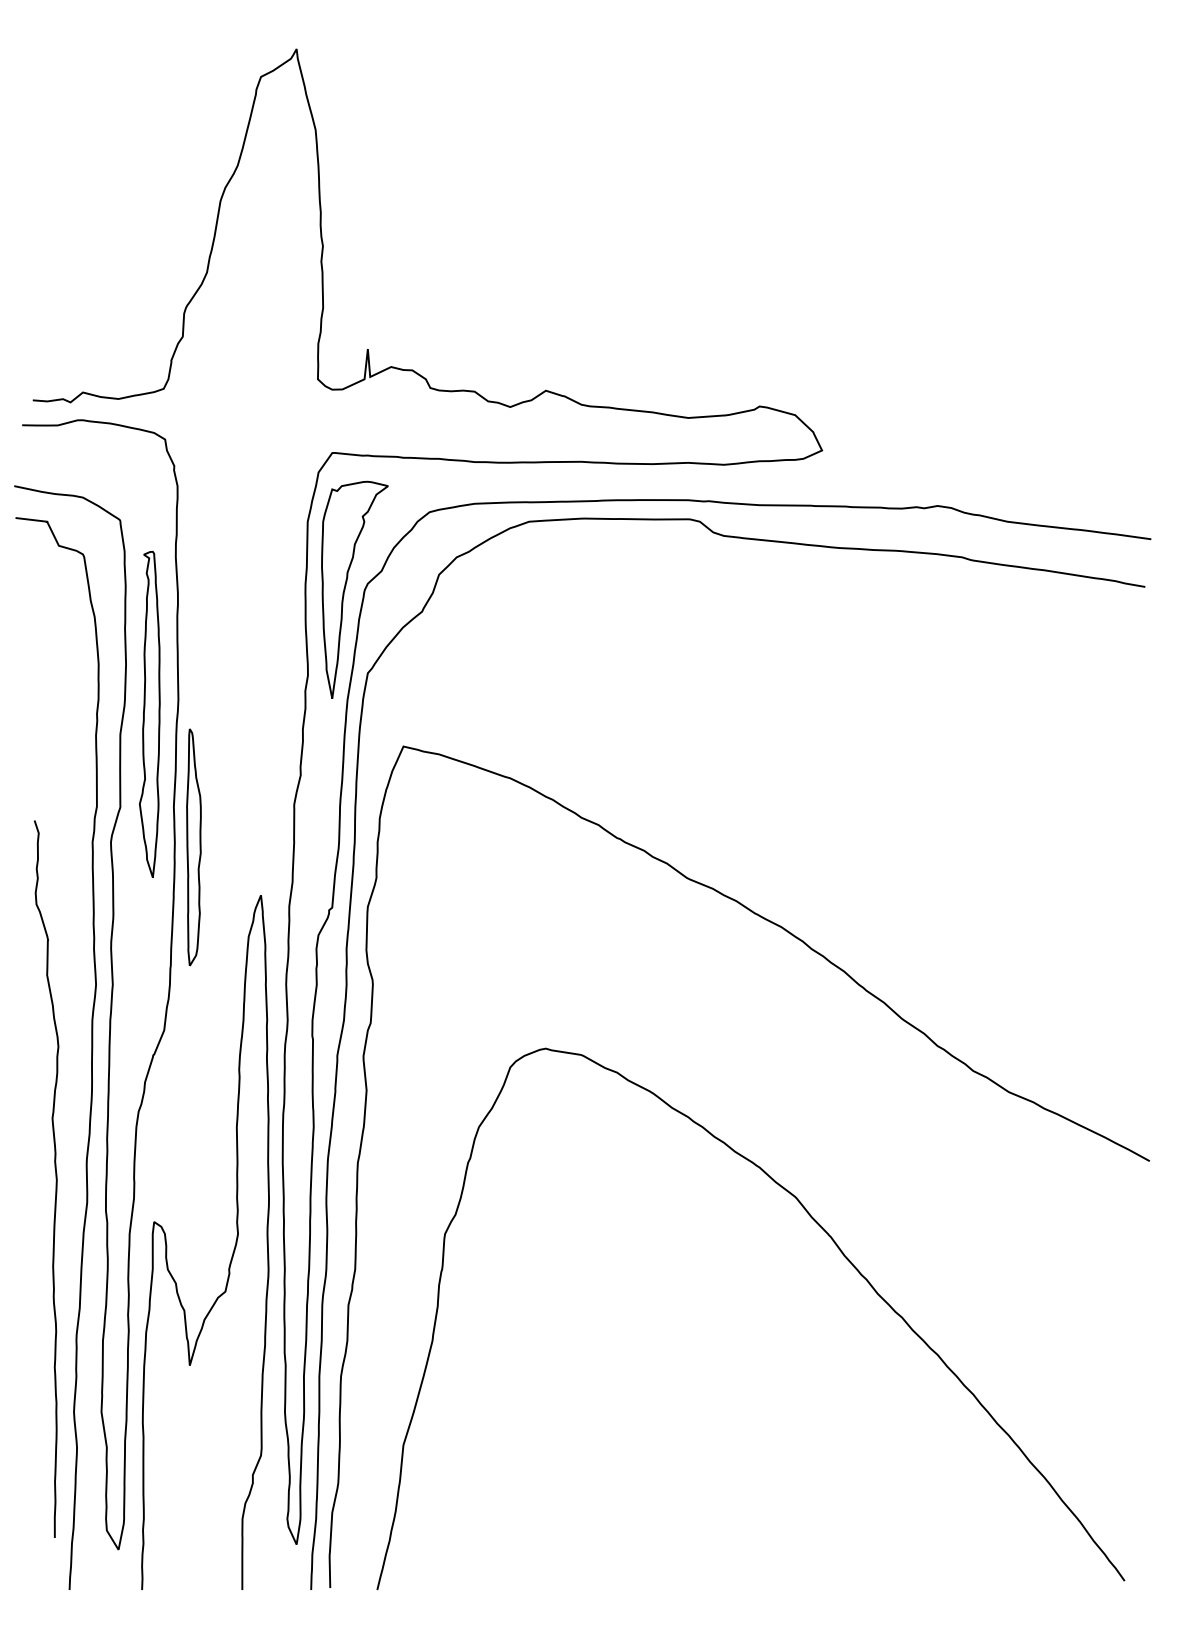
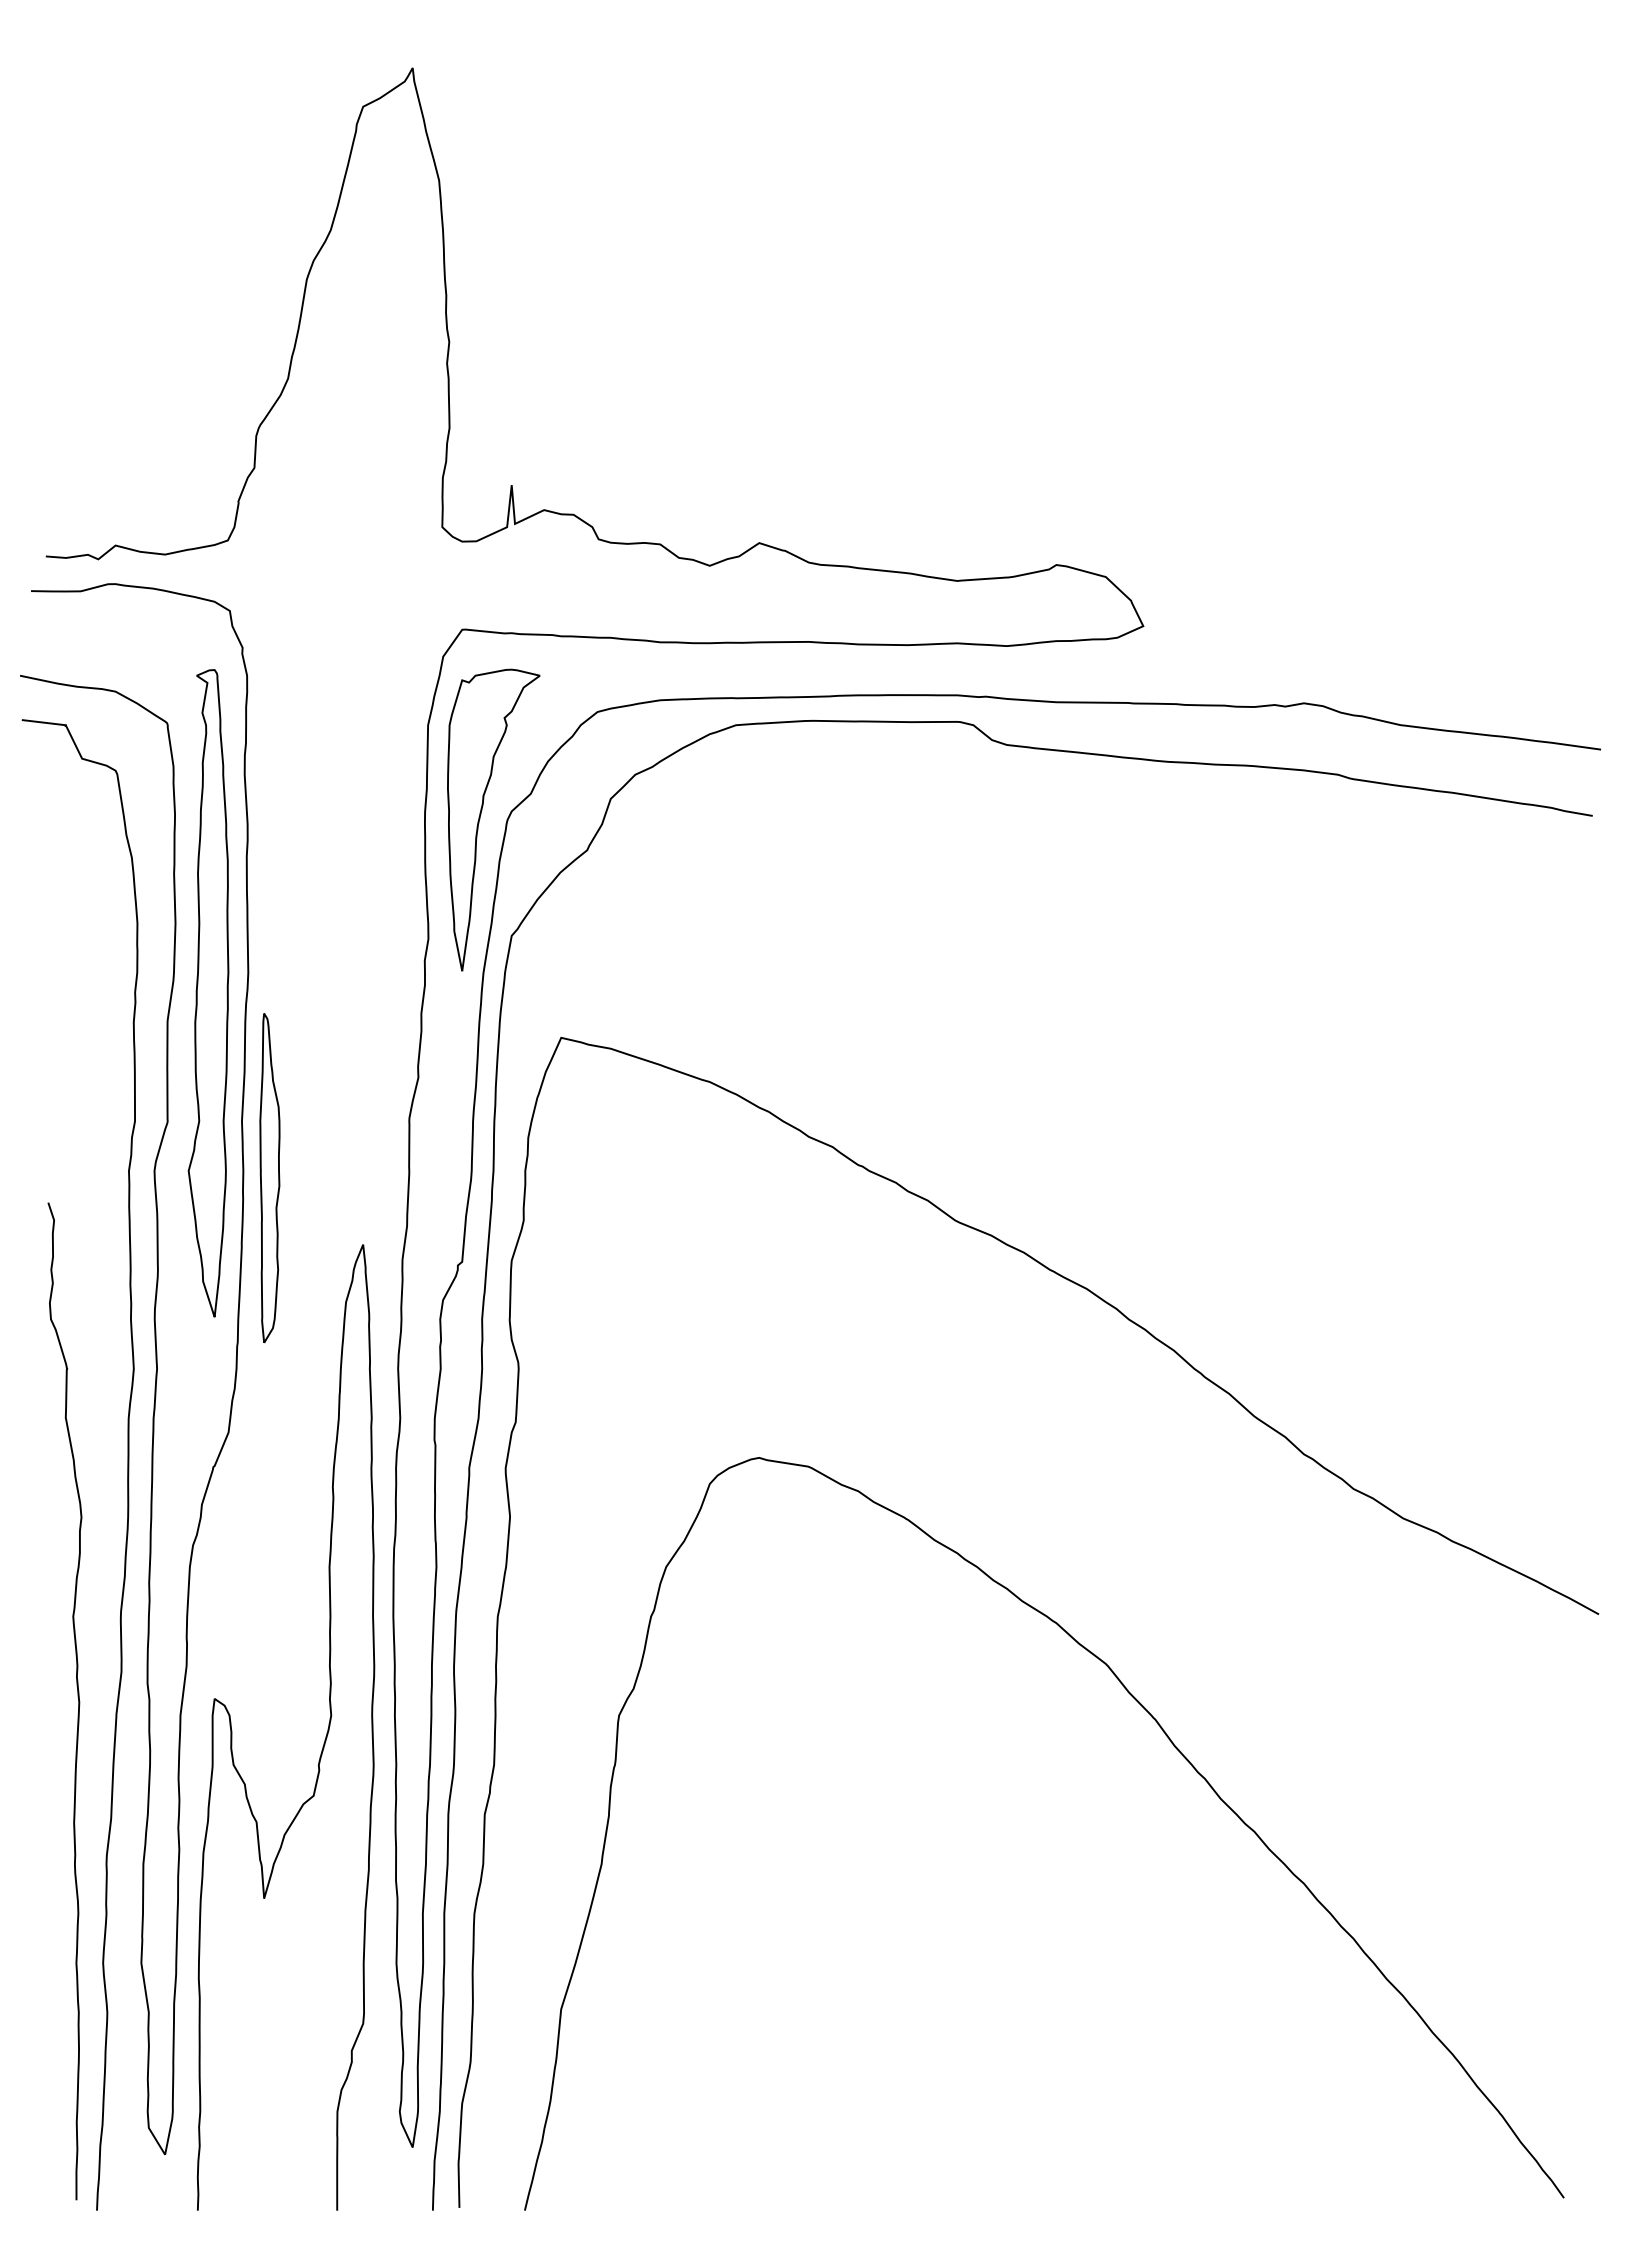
part: (149, 714) -> (208, 993), size x1.43
curve: (55, 1176) -> (77, 1697), moved

